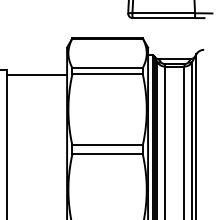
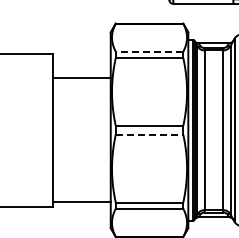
line: (107, 67) -> (149, 51), solid -> dashed
line: (36, 74) -> (81, 77), moved
line: (107, 154) -> (149, 134), solid -> dashed

